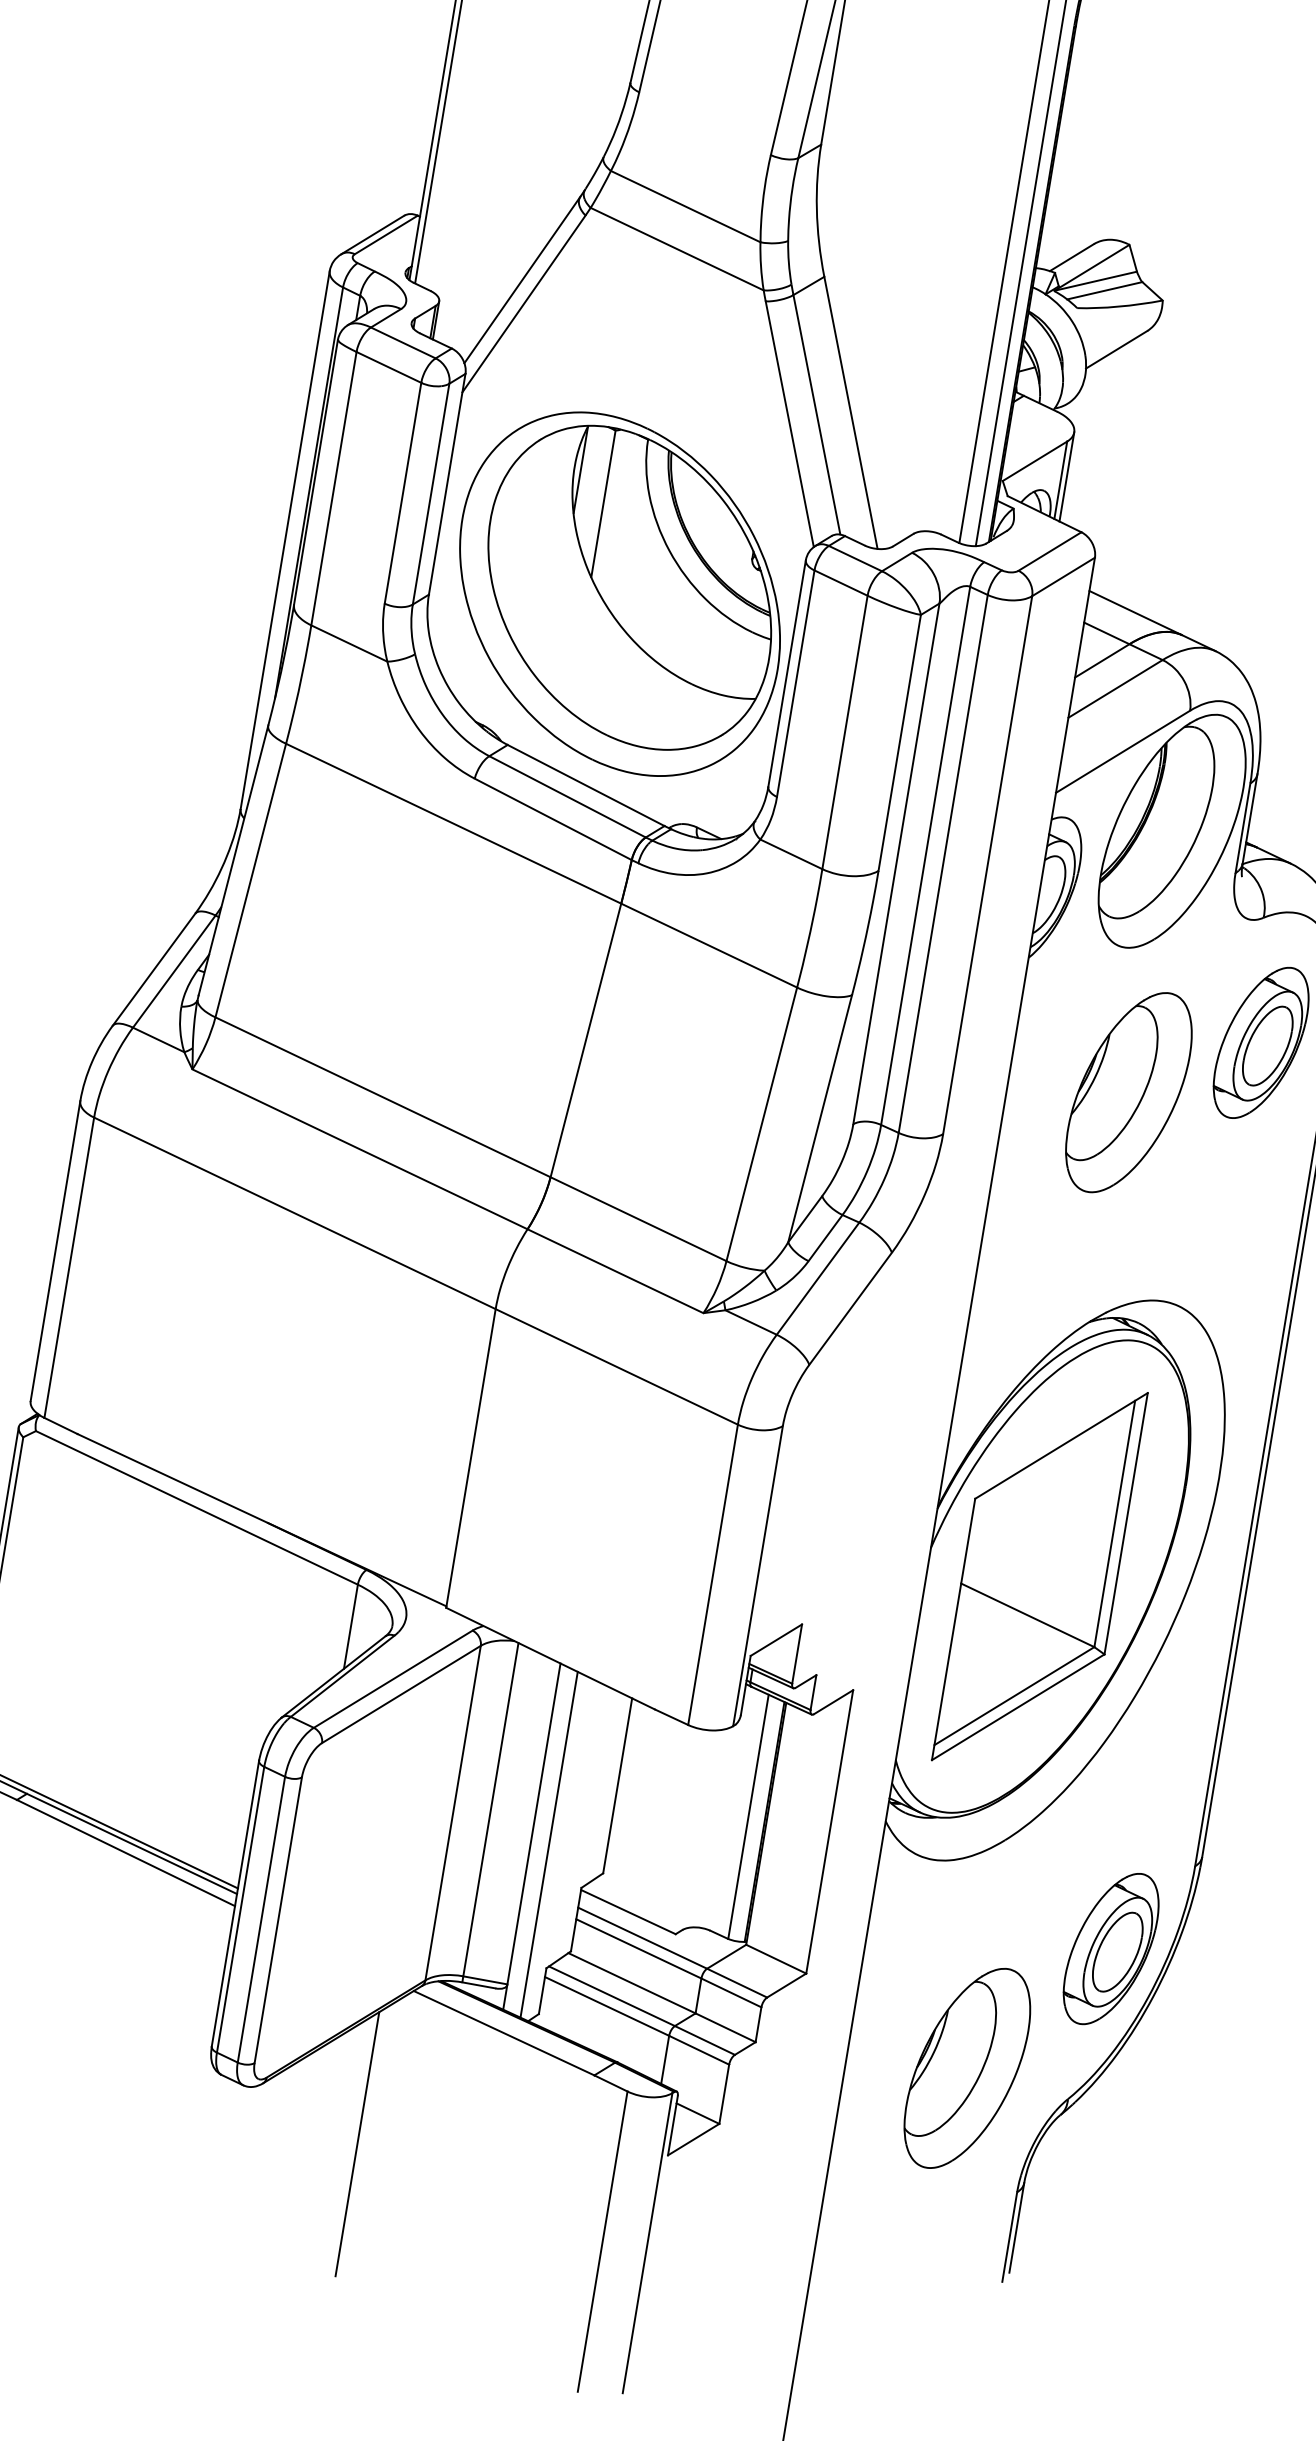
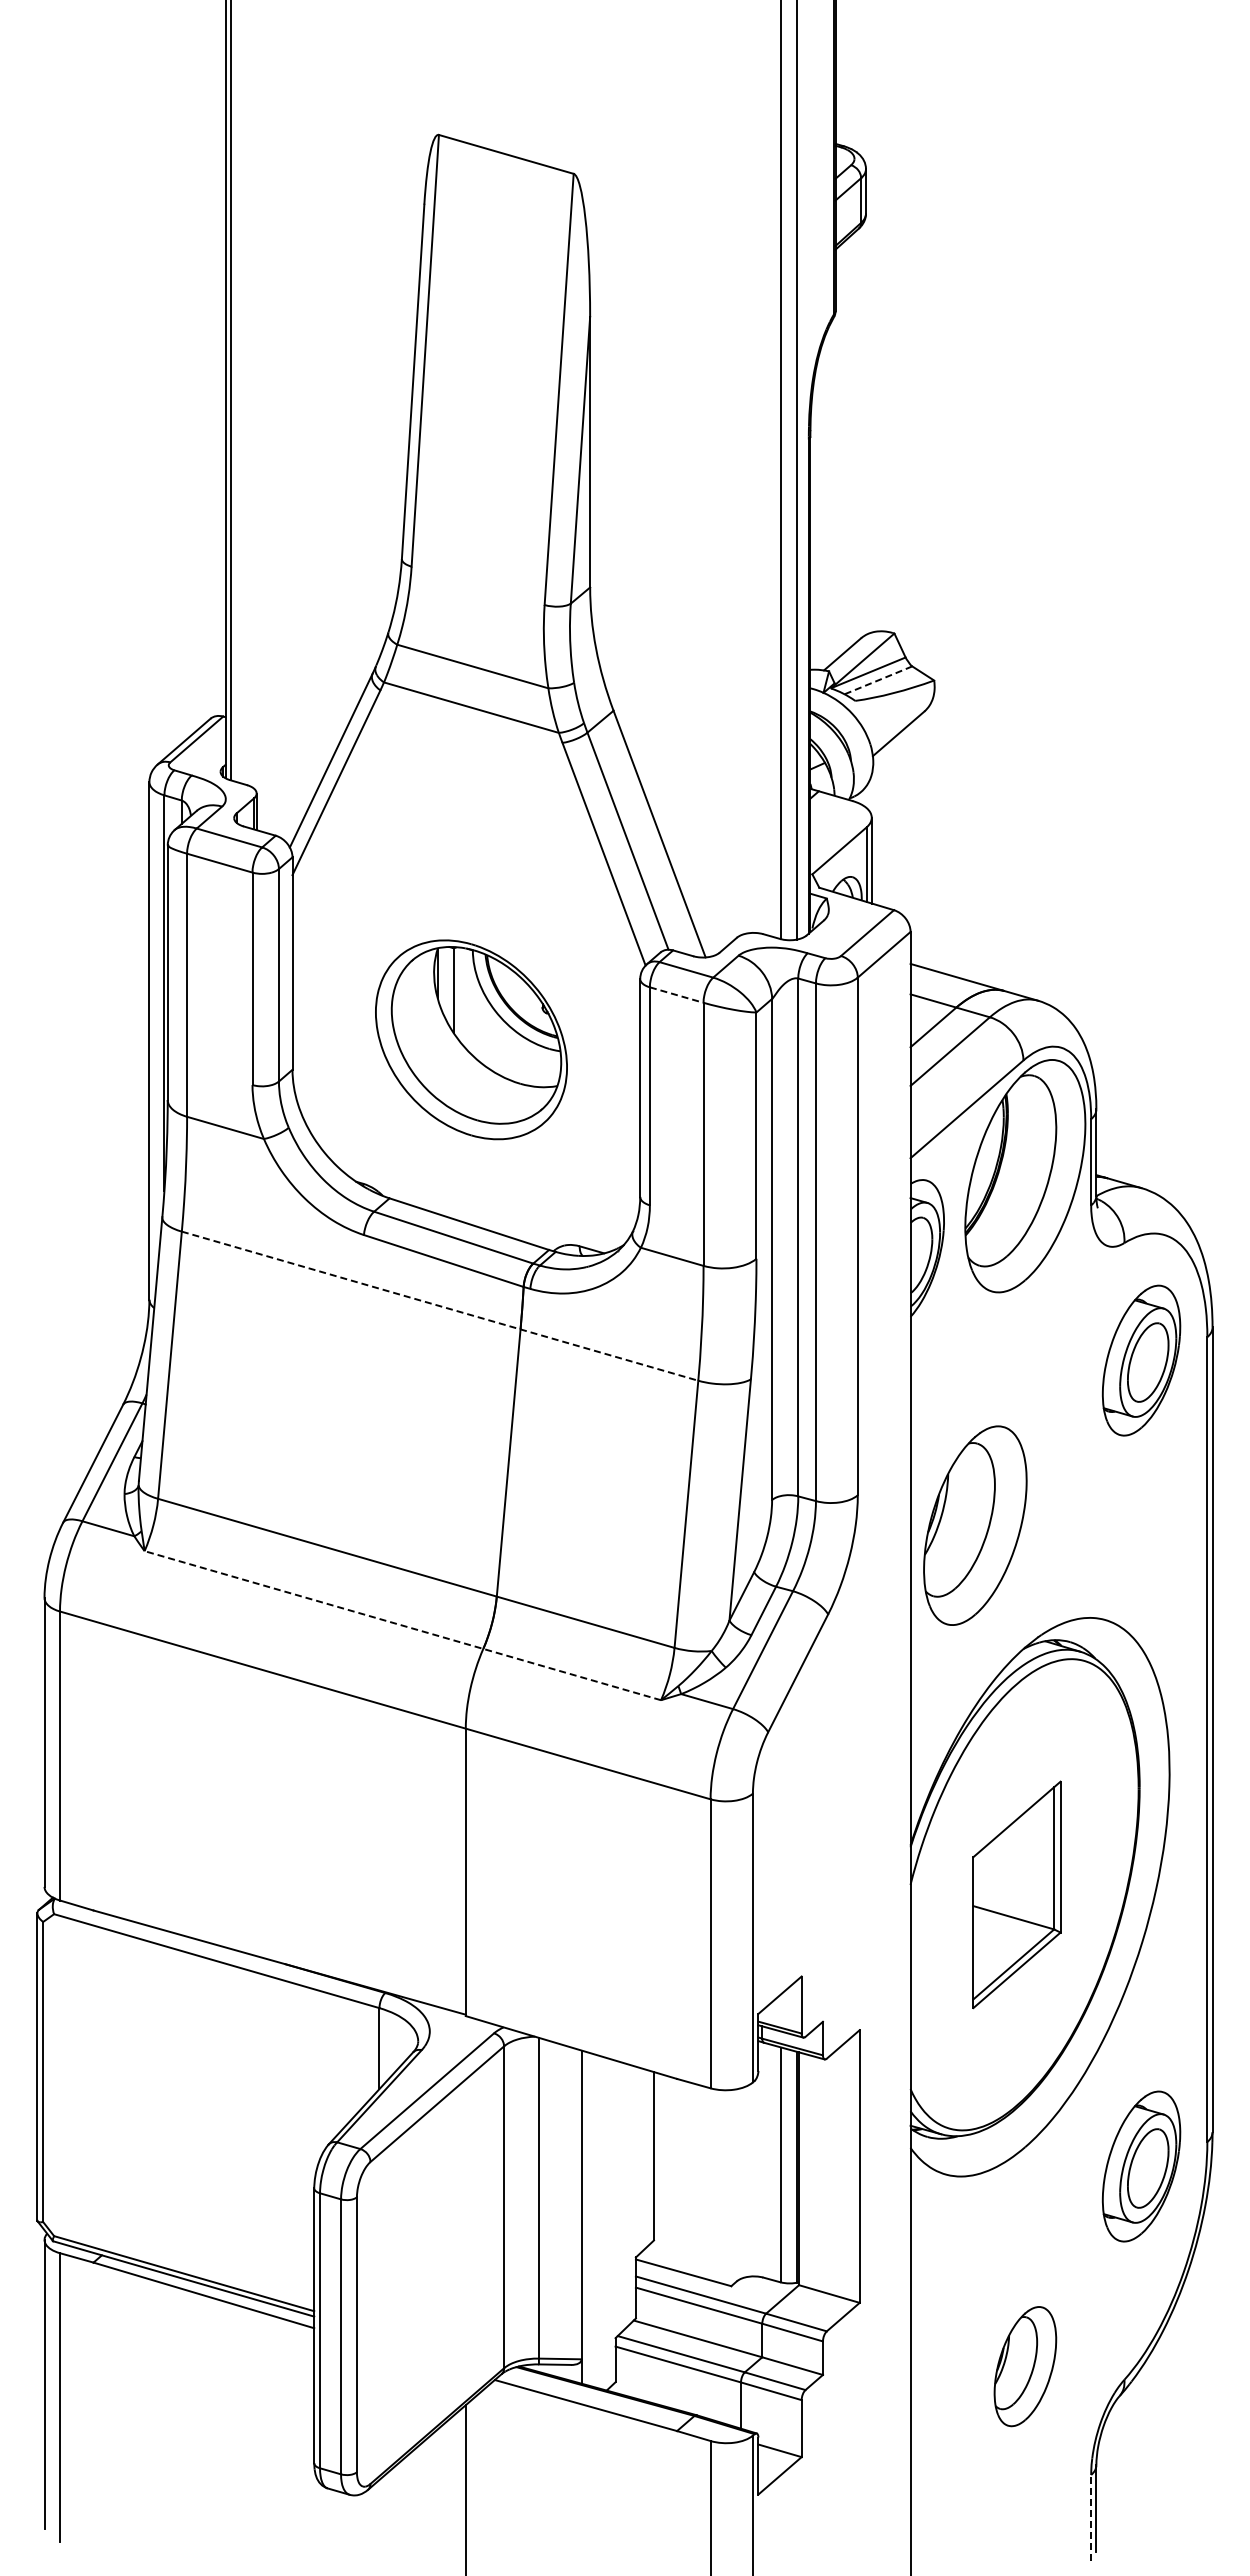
line: (1104, 290) -> (878, 680), solid -> dashed
line: (840, 583) -> (676, 995), solid -> dashed
part: (620, 593) -> (471, 1039), size x0.6
line: (542, 866) -> (440, 1306), solid -> dashed
part: (1129, 1092) -> (975, 1525), moved
line: (447, 1191) -> (402, 1625), solid -> dashed
part: (1039, 1576) -> (1016, 1894), size x0.6
line: (548, 1844) -> (598, 2221), removed
part: (1111, 1948) -> (1141, 2166), moved
part: (967, 2068) -> (1025, 2366), size x0.6
line: (1010, 2236) -> (1091, 2517), solid -> dashed

